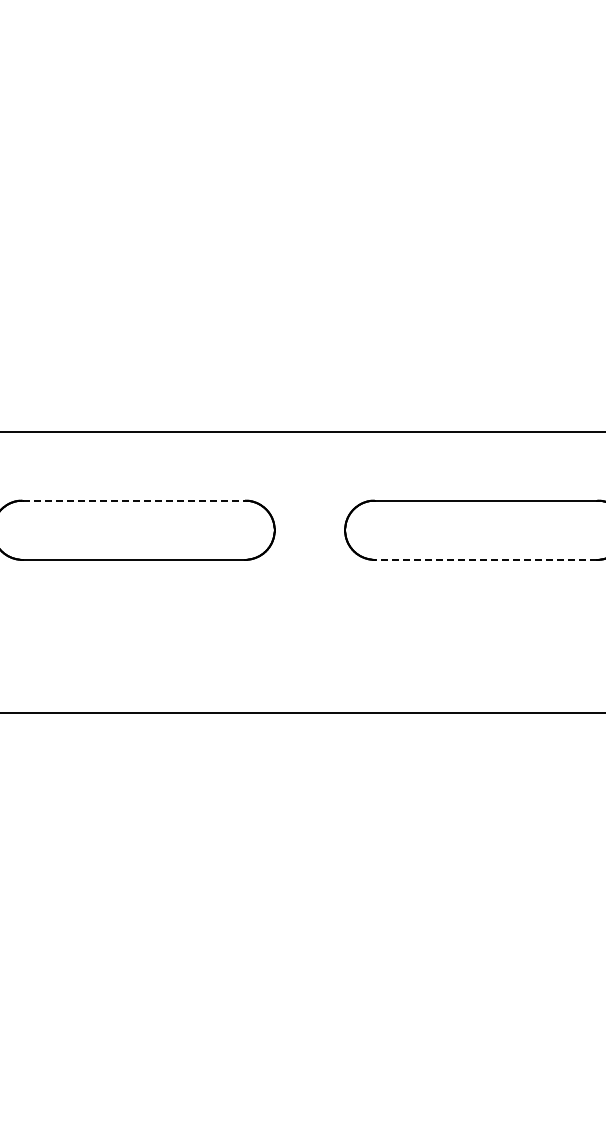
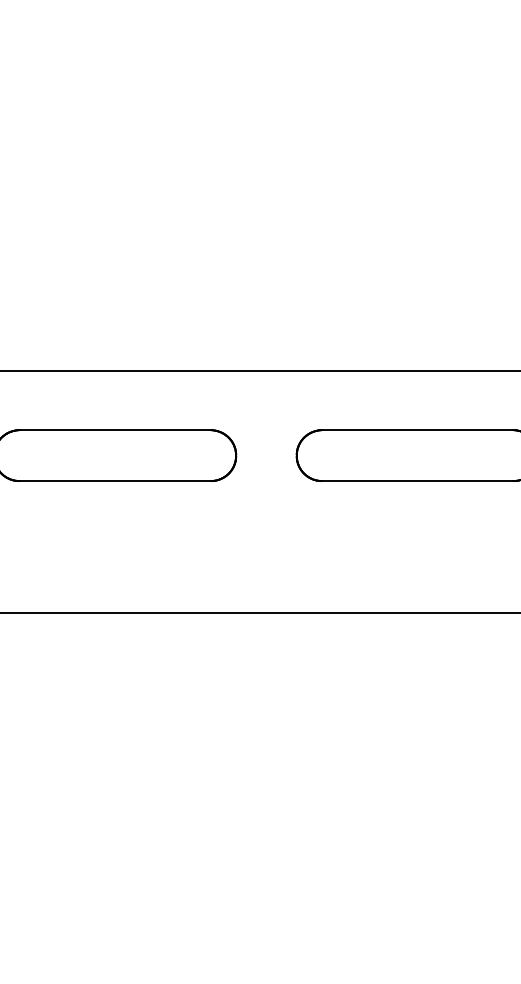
line: (134, 500) -> (115, 430), dashed -> solid
line: (485, 559) -> (417, 480), dashed -> solid

